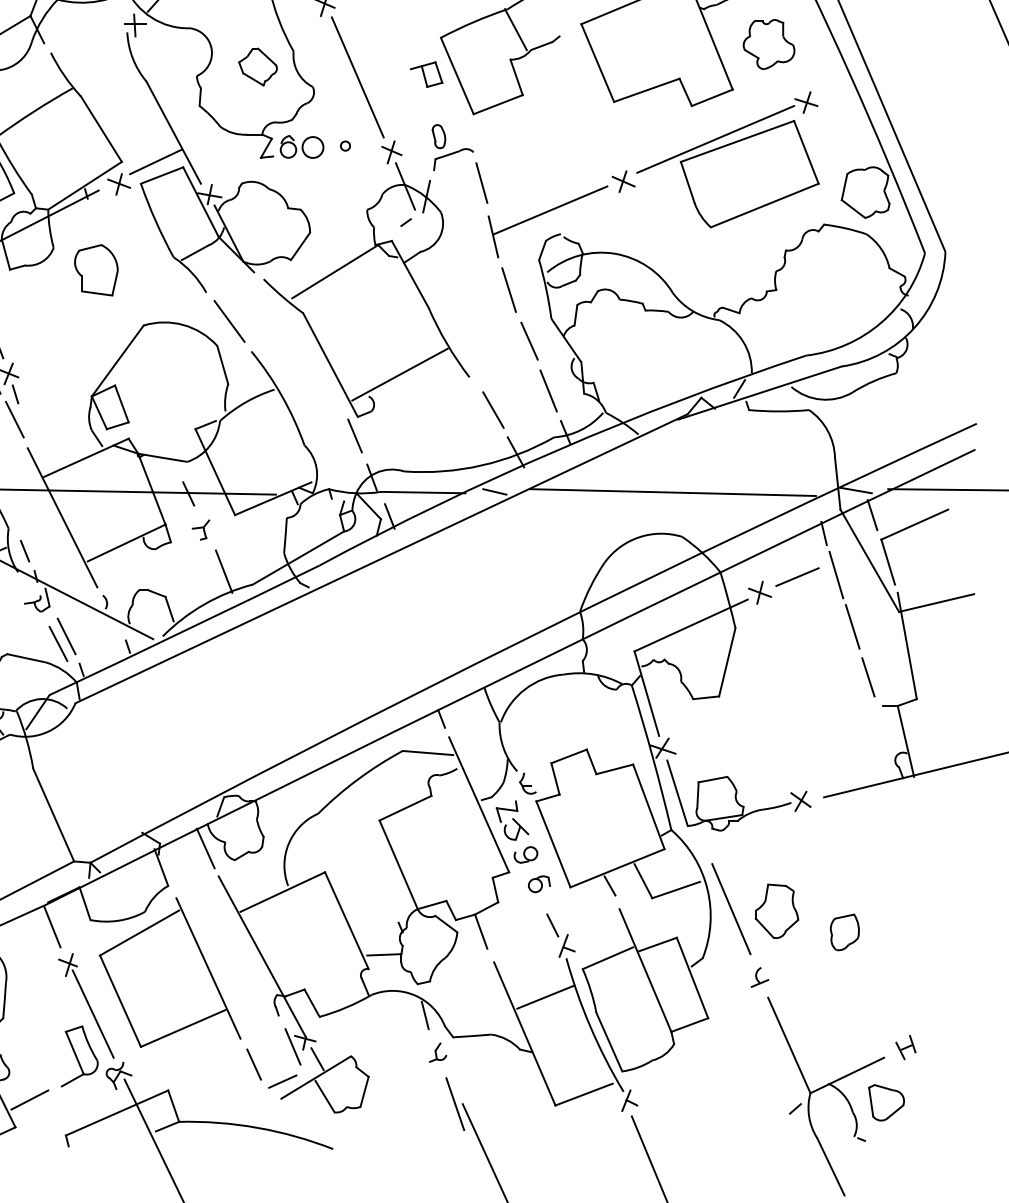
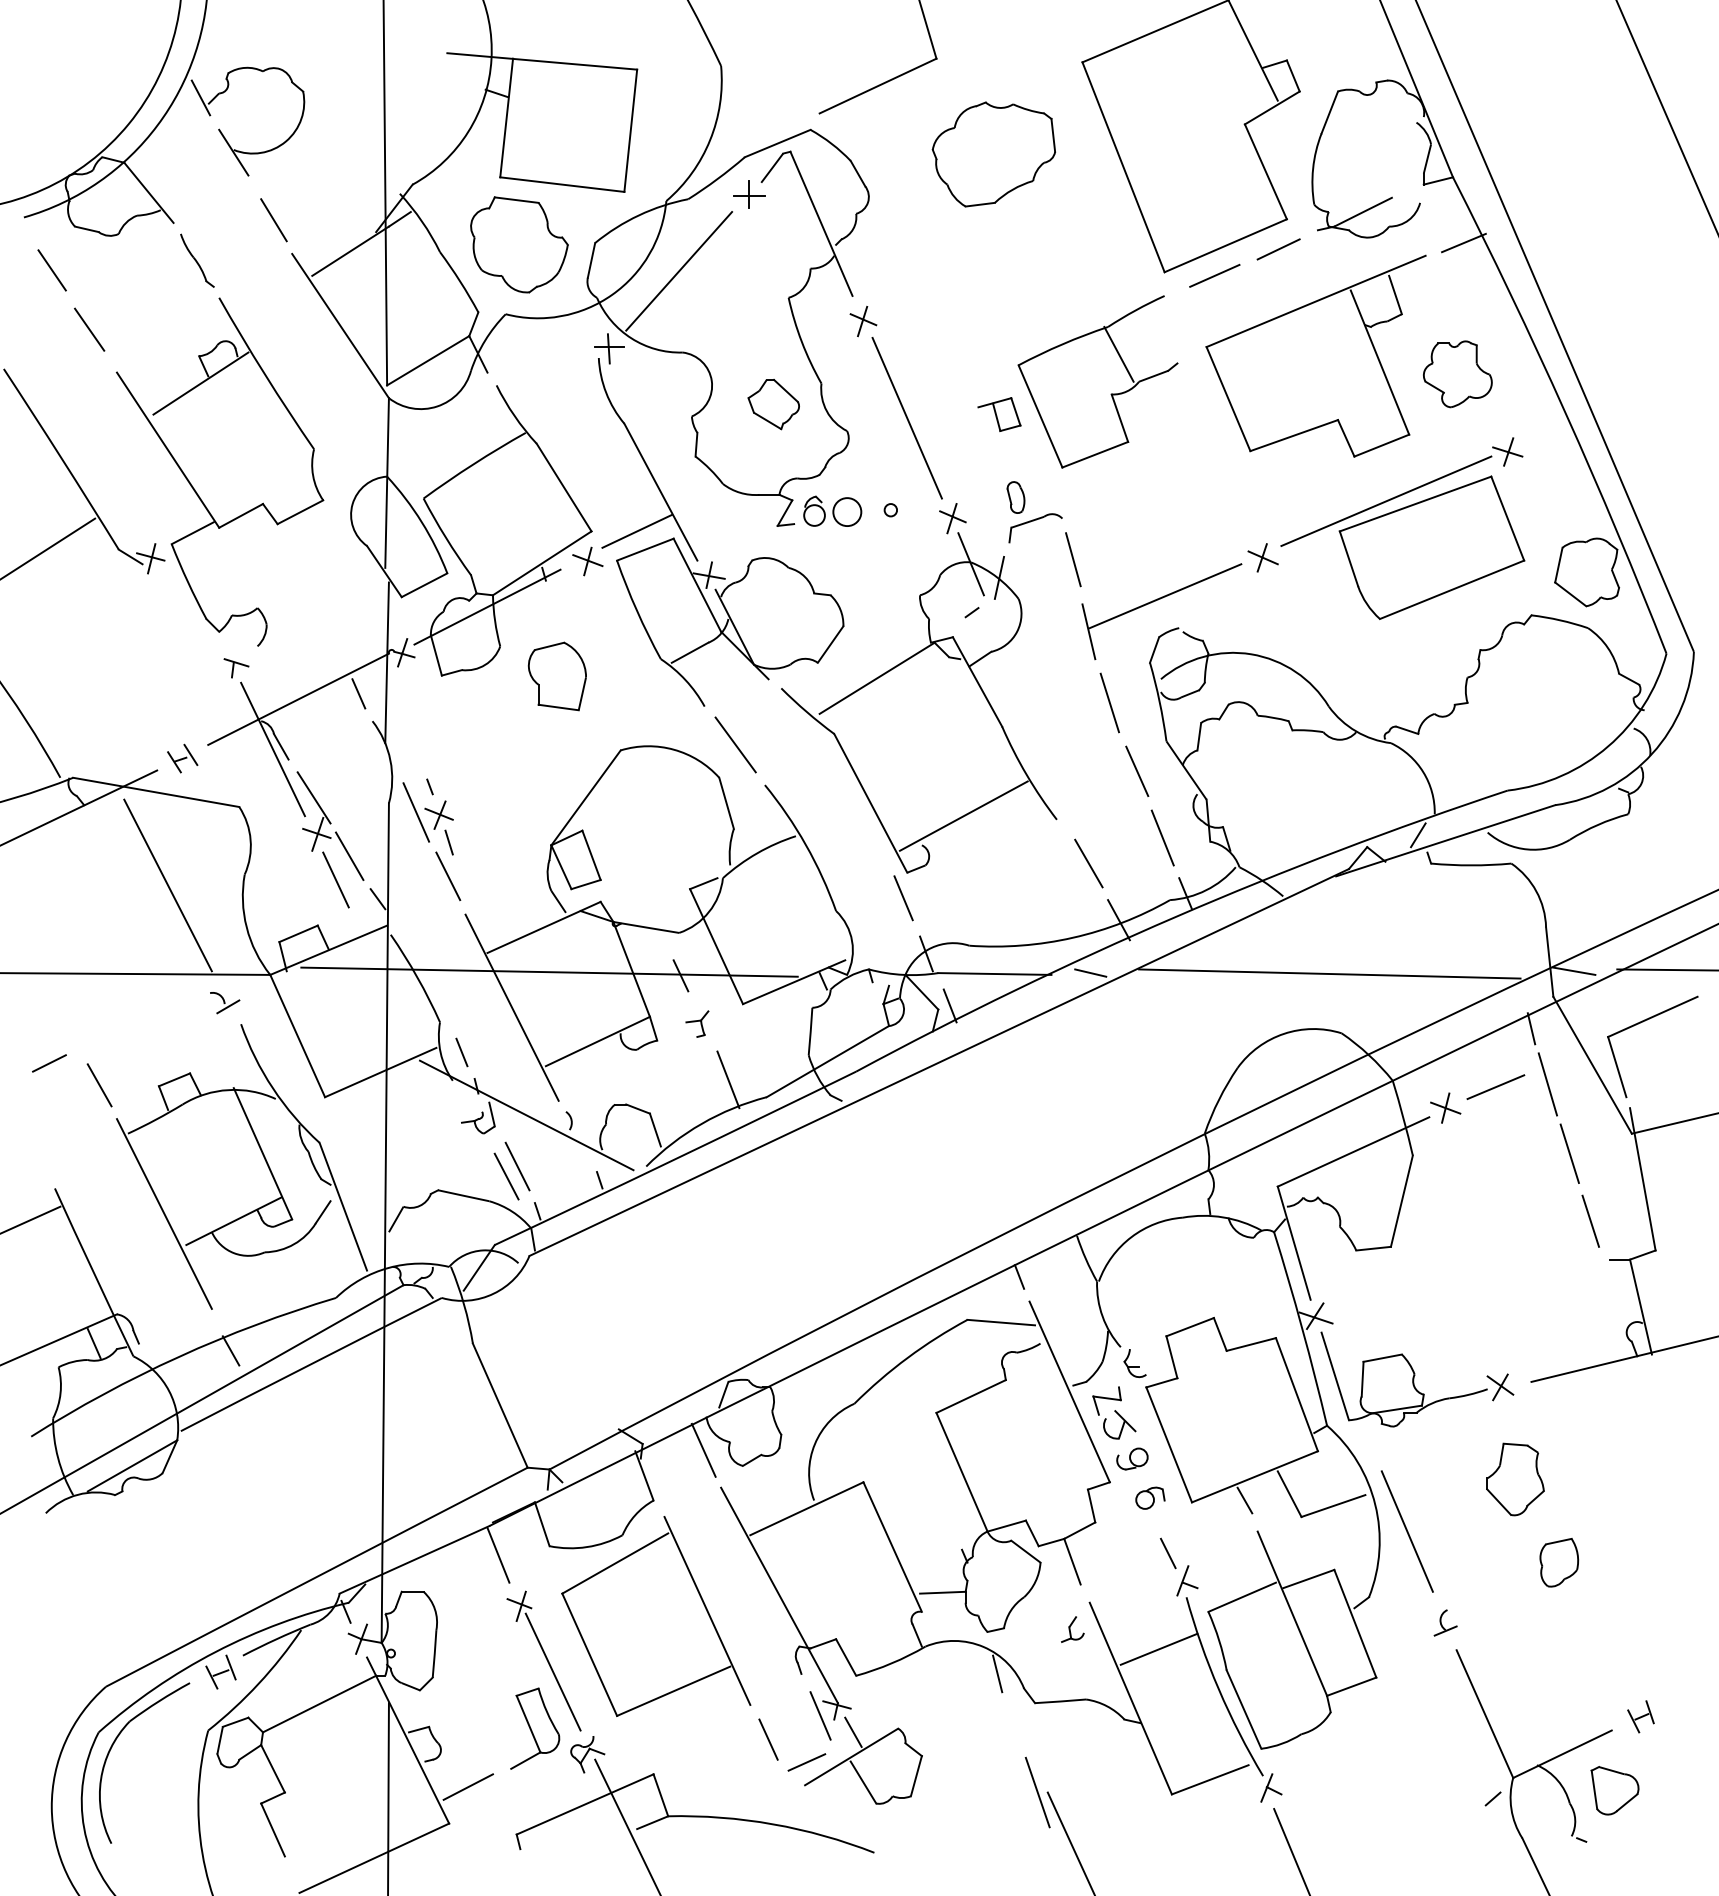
line: (871, 515) -> (1595, 1004), removed
part: (777, 911) -> (1515, 1479), moved
part: (437, 1052) -> (1072, 1629), moved

